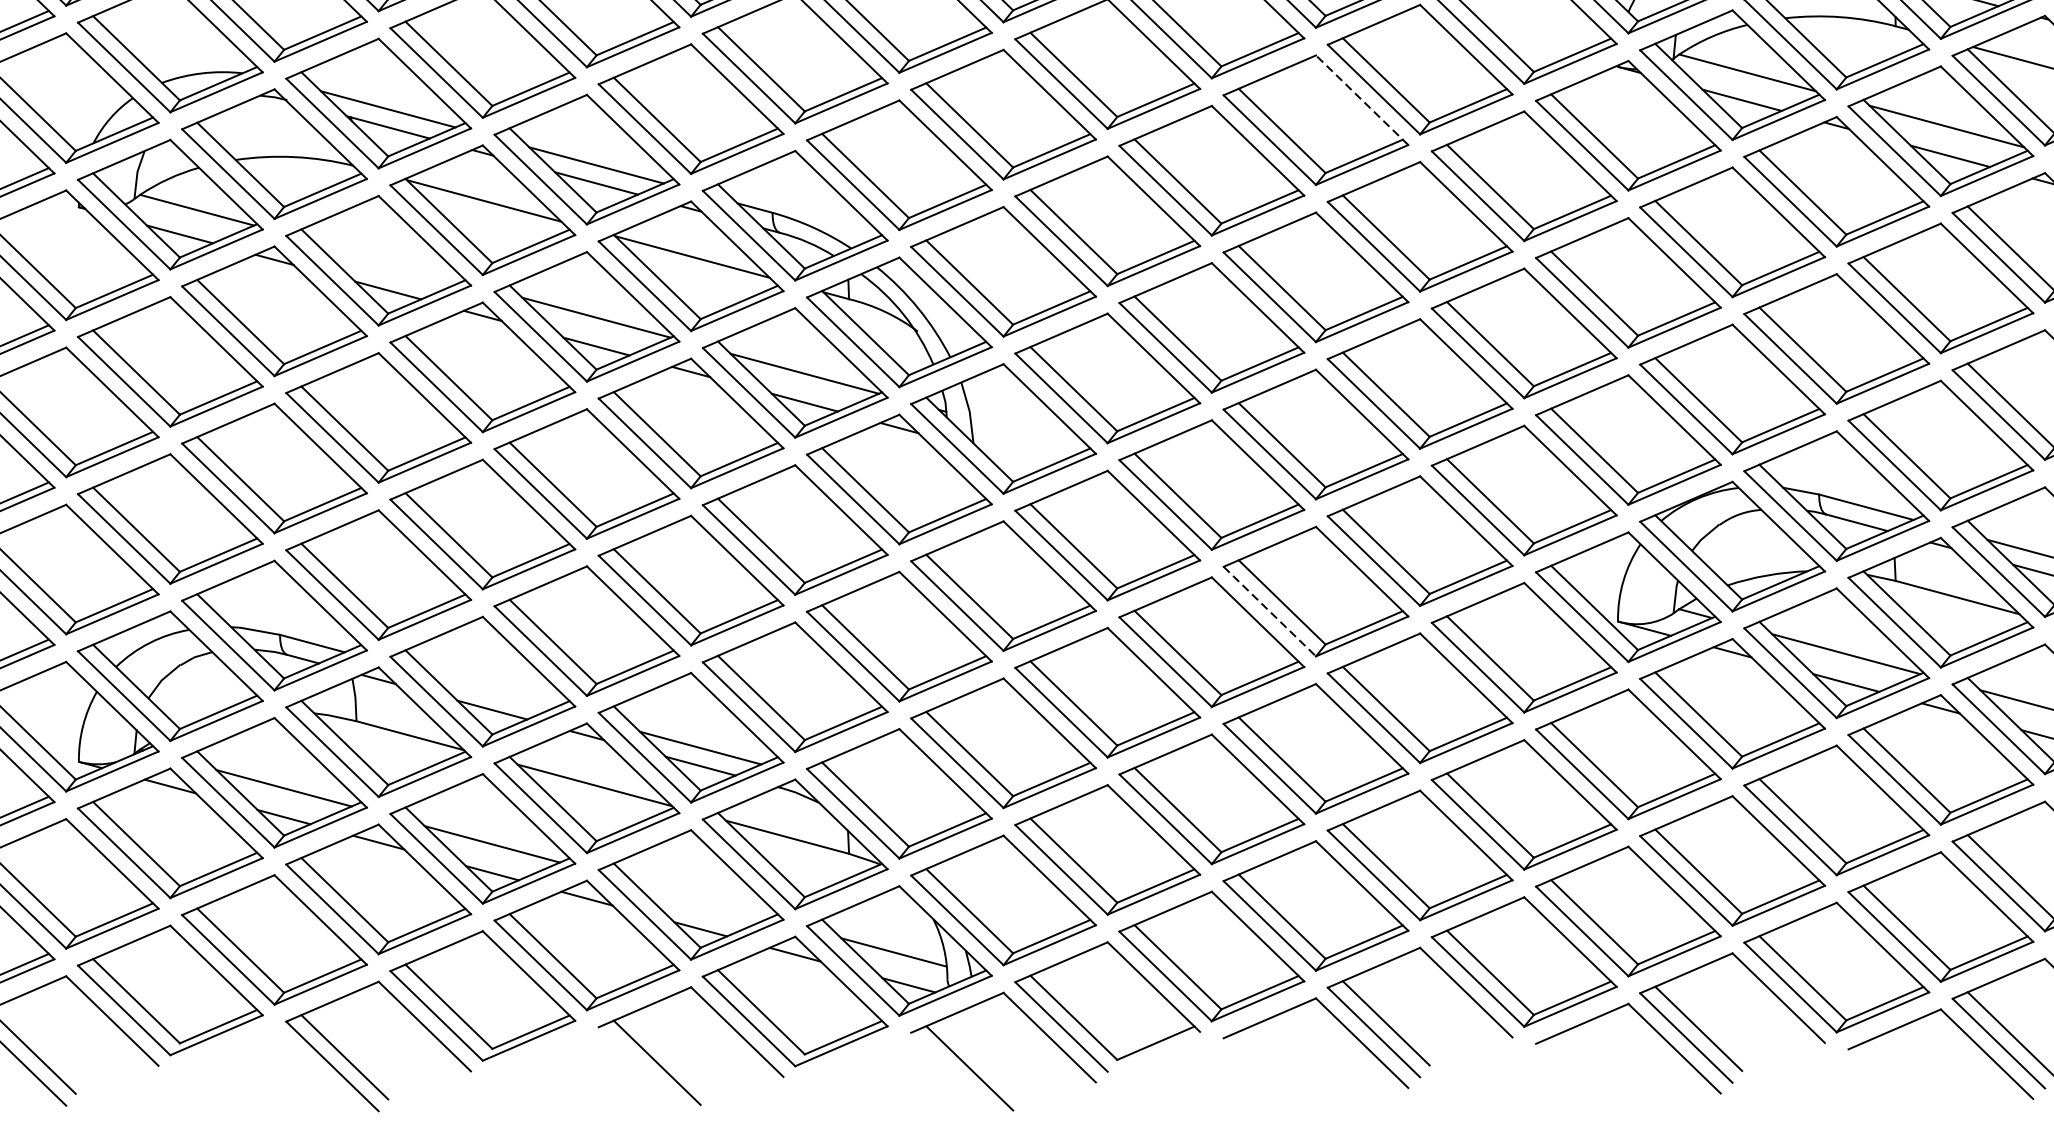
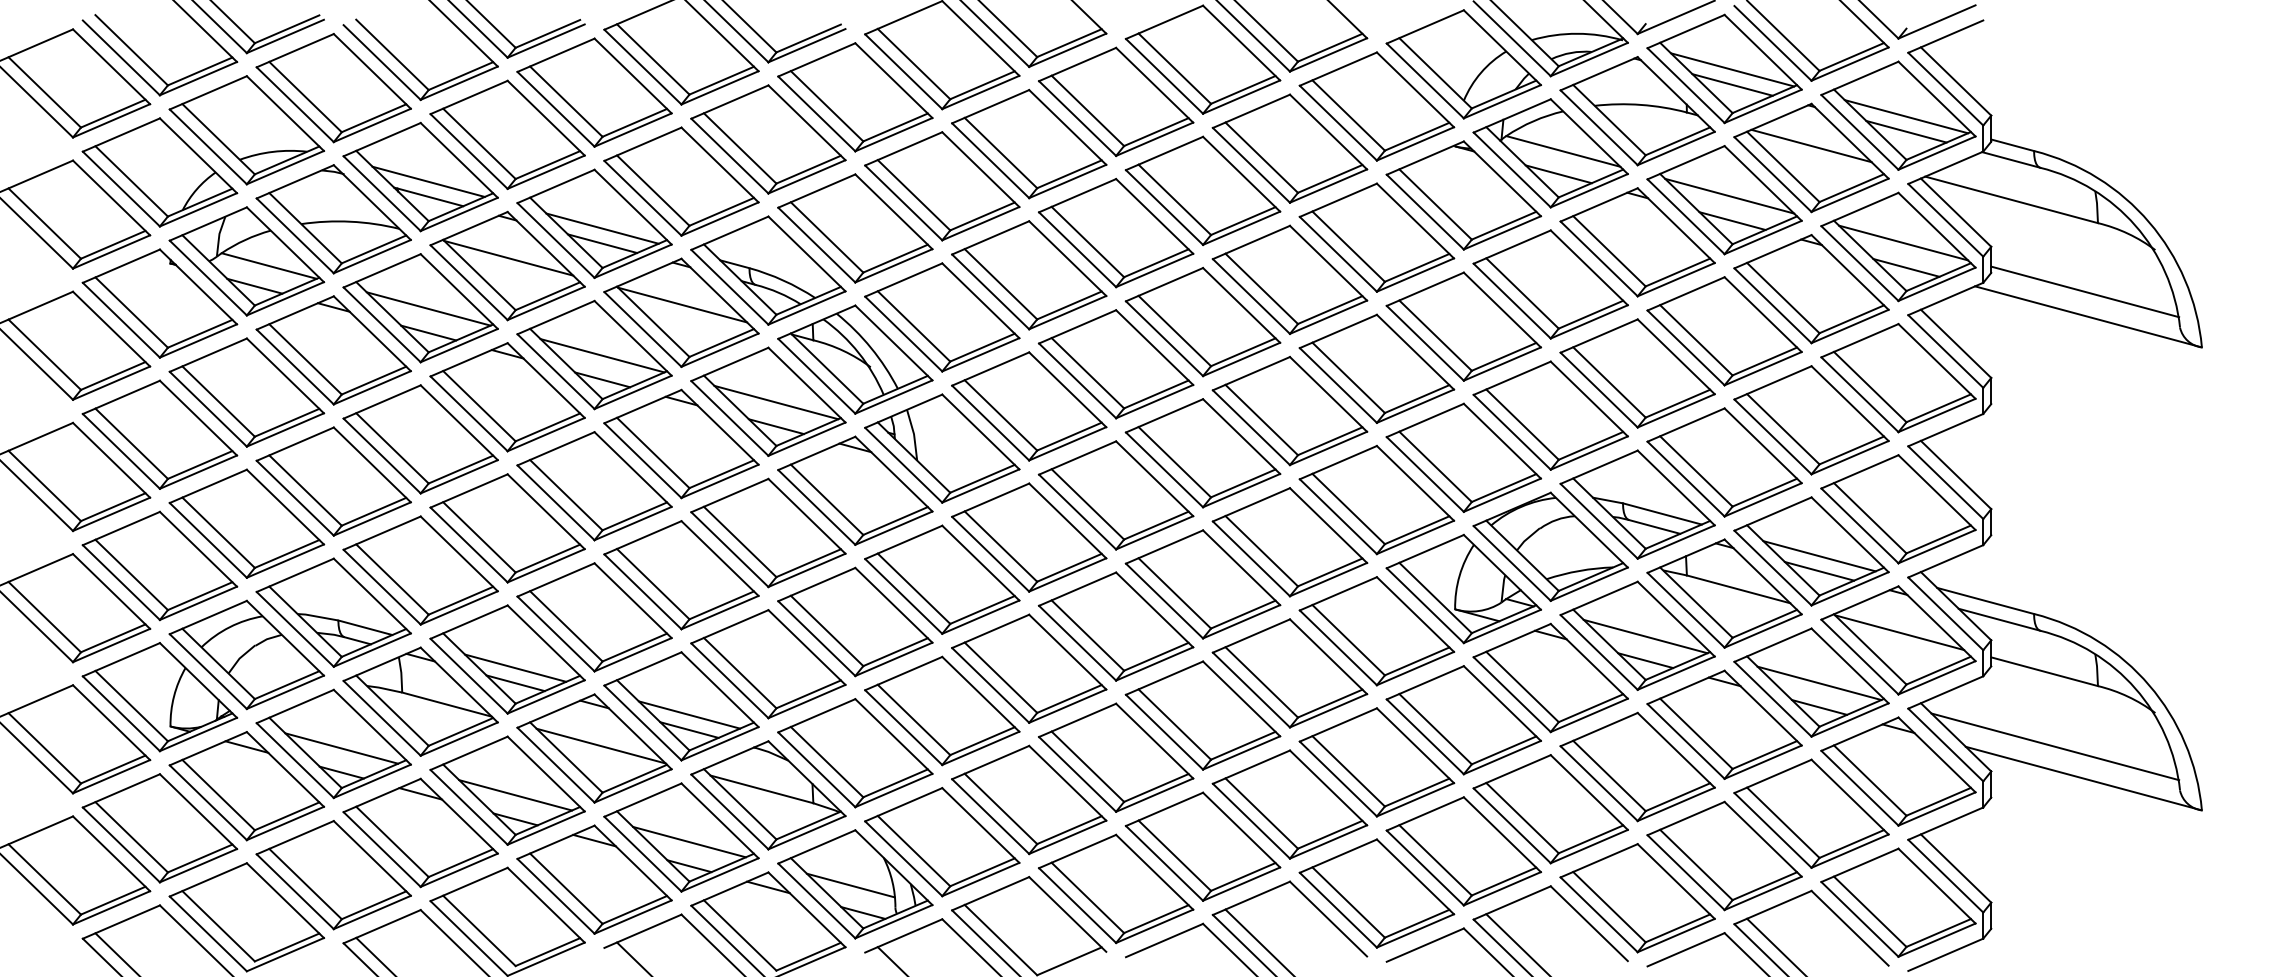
line: (1362, 100) -> (1241, 174), dashed -> solid
line: (387, 261) -> (428, 308), added
line: (1269, 612) -> (1164, 601), dashed -> solid
line: (492, 691) -> (515, 667), added
line: (700, 899) -> (689, 841), added

